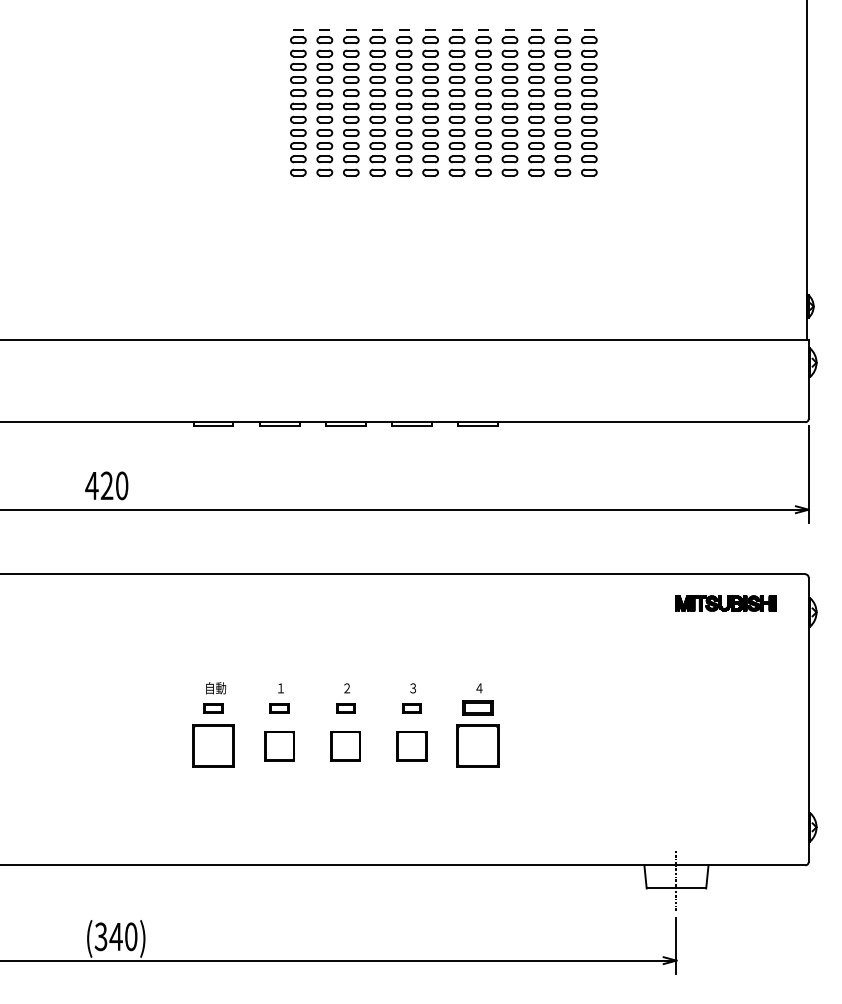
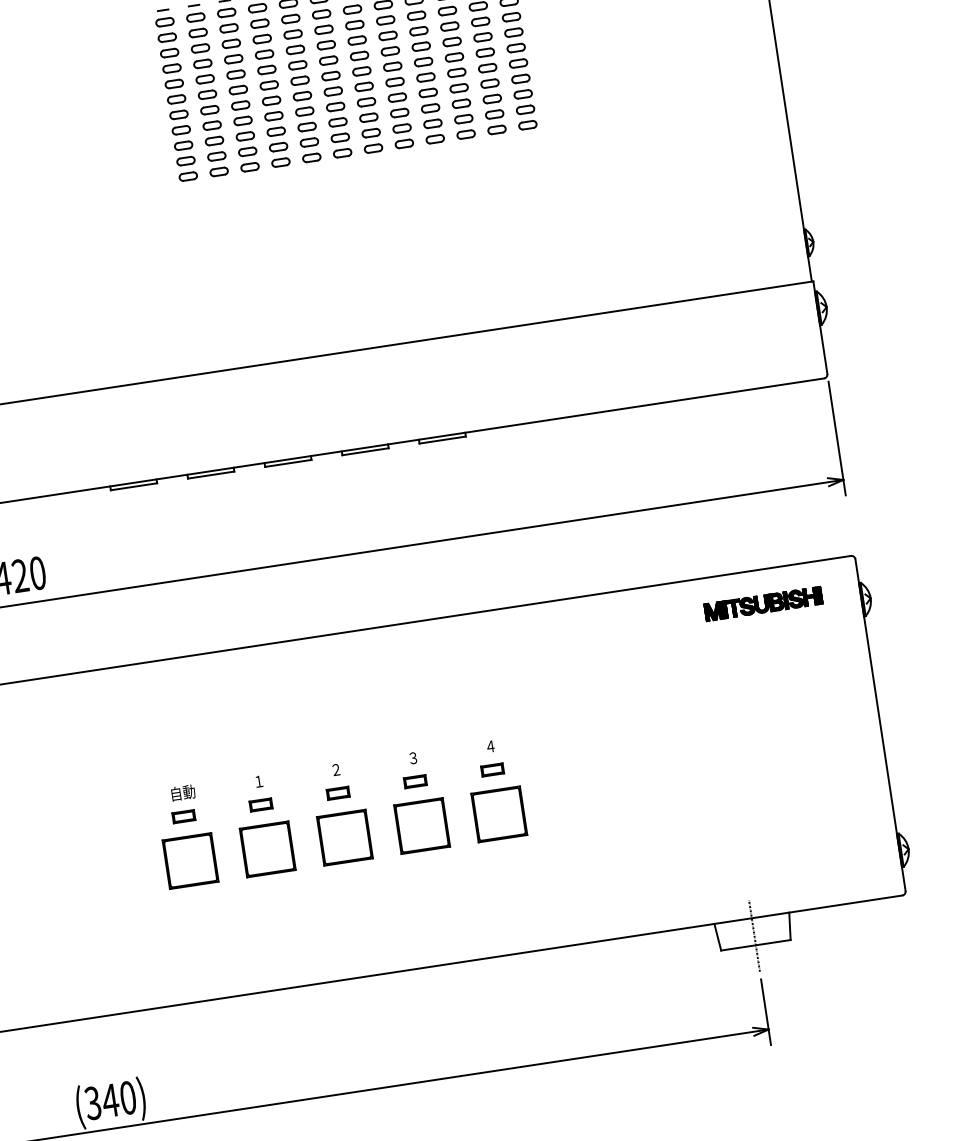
part: (477, 708) -> (491, 770), size x0.62
part: (279, 745) -> (267, 848), size x1.43
part: (345, 745) -> (344, 836), size x1.43
part: (411, 745) -> (421, 825), size x1.43

